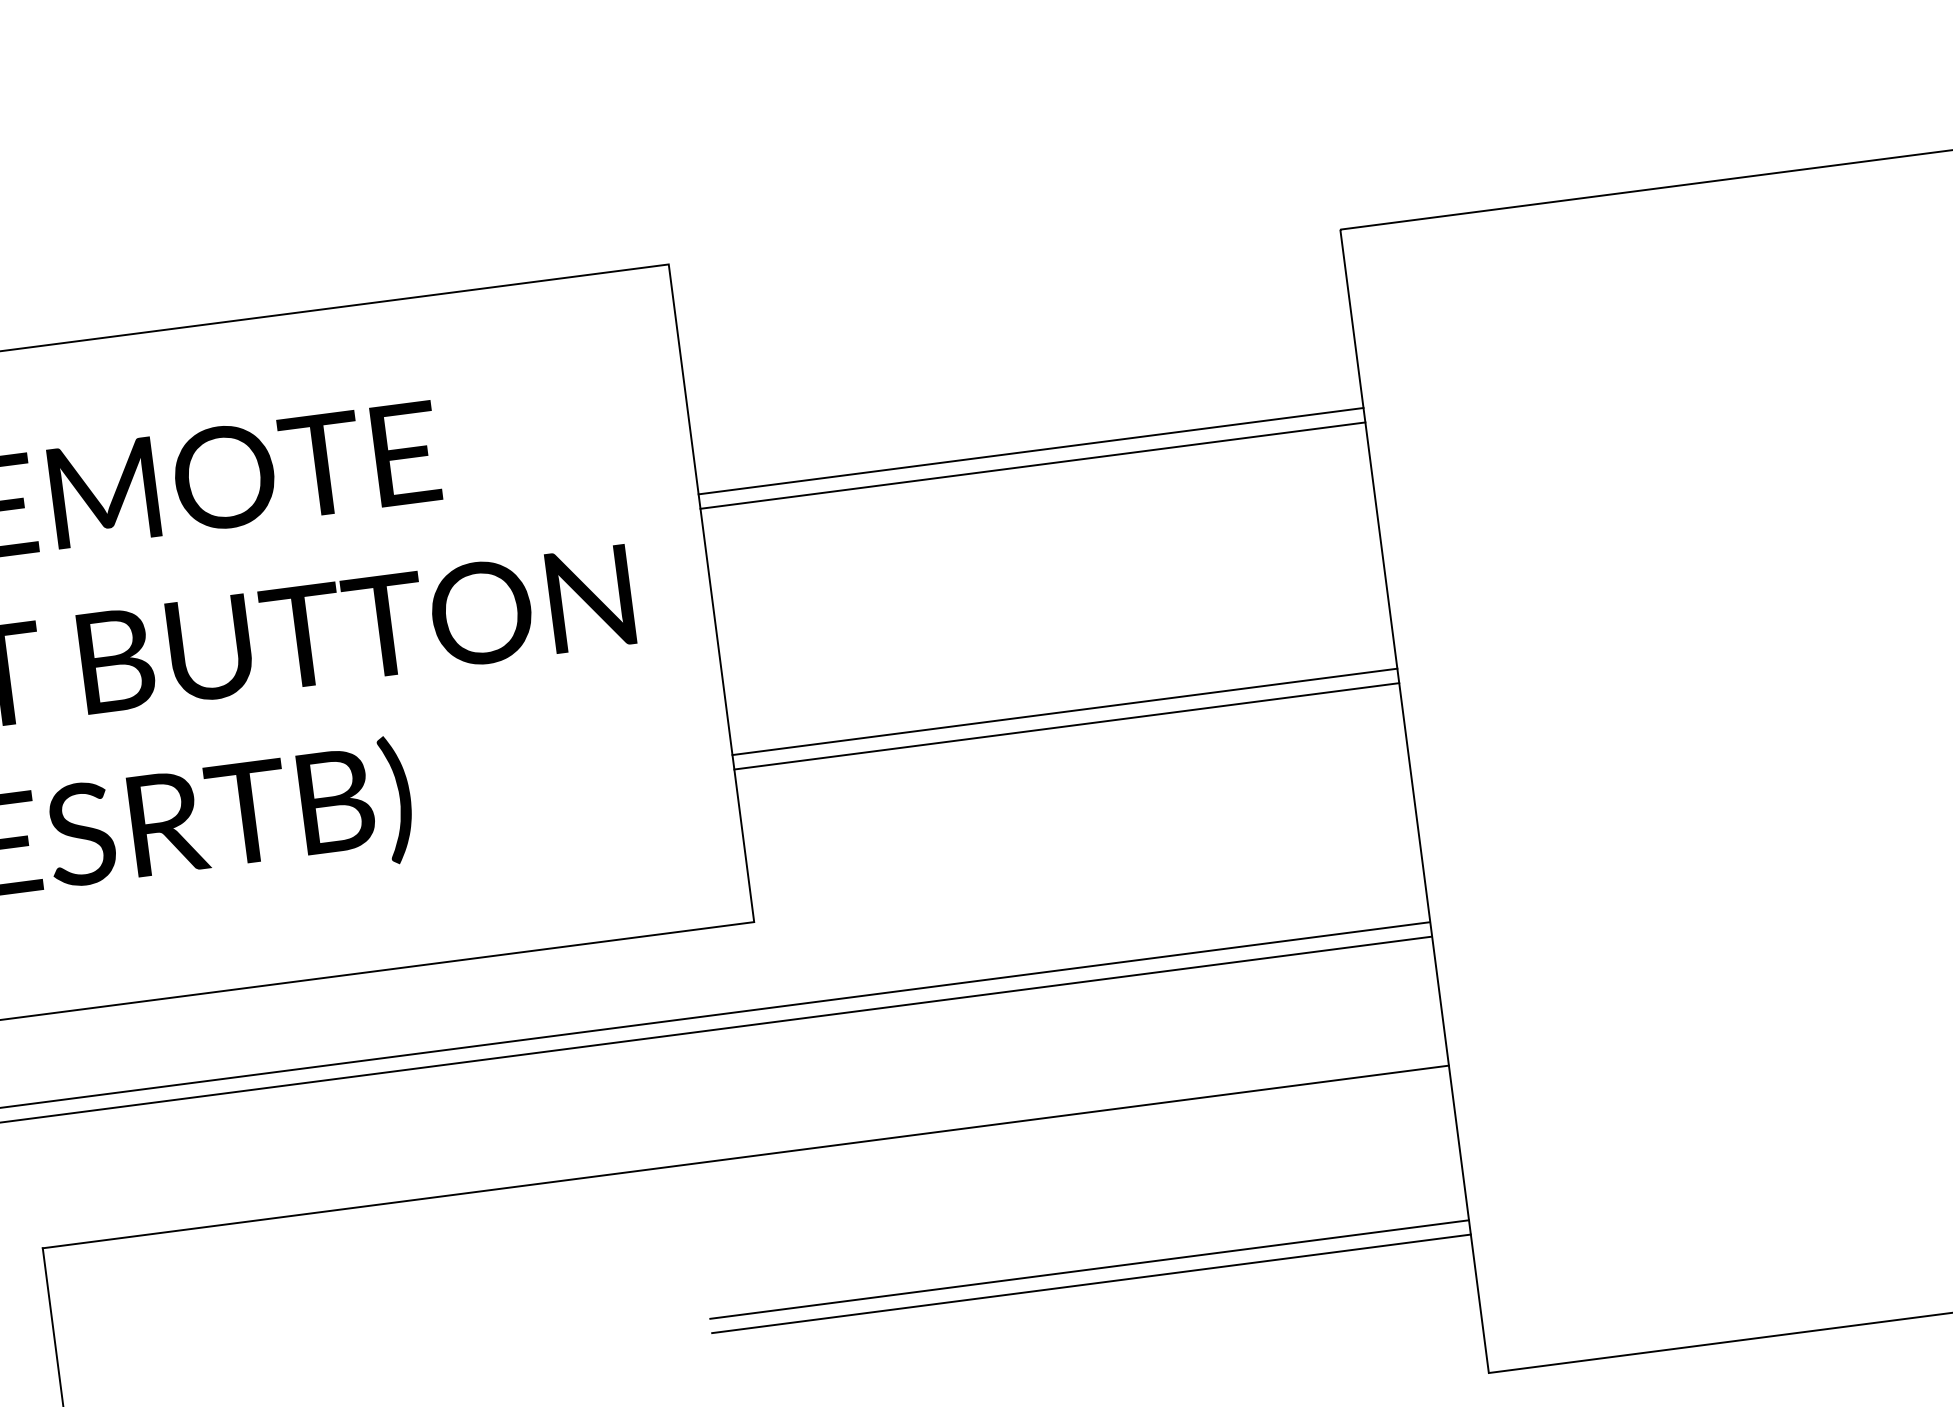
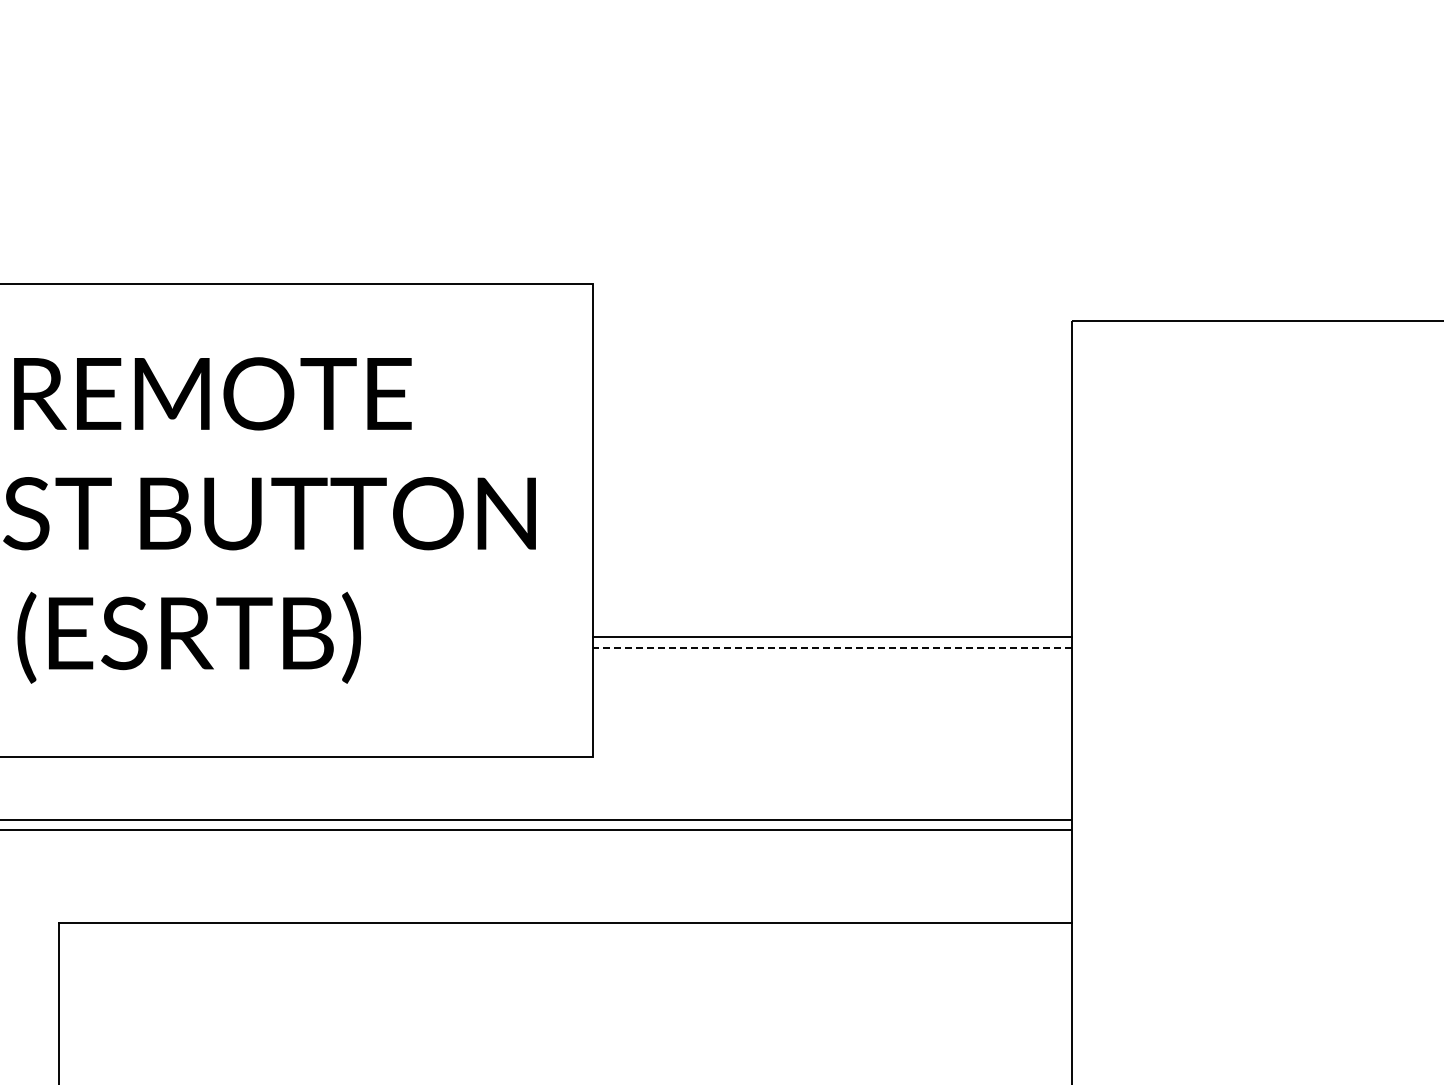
line: (1030, 451) -> (831, 449), removed
line: (1031, 465) -> (831, 459), removed
line: (1065, 726) -> (831, 647), solid -> dashed
line: (1089, 1269) -> (798, 1034), removed
line: (1091, 1283) -> (798, 1044), removed

